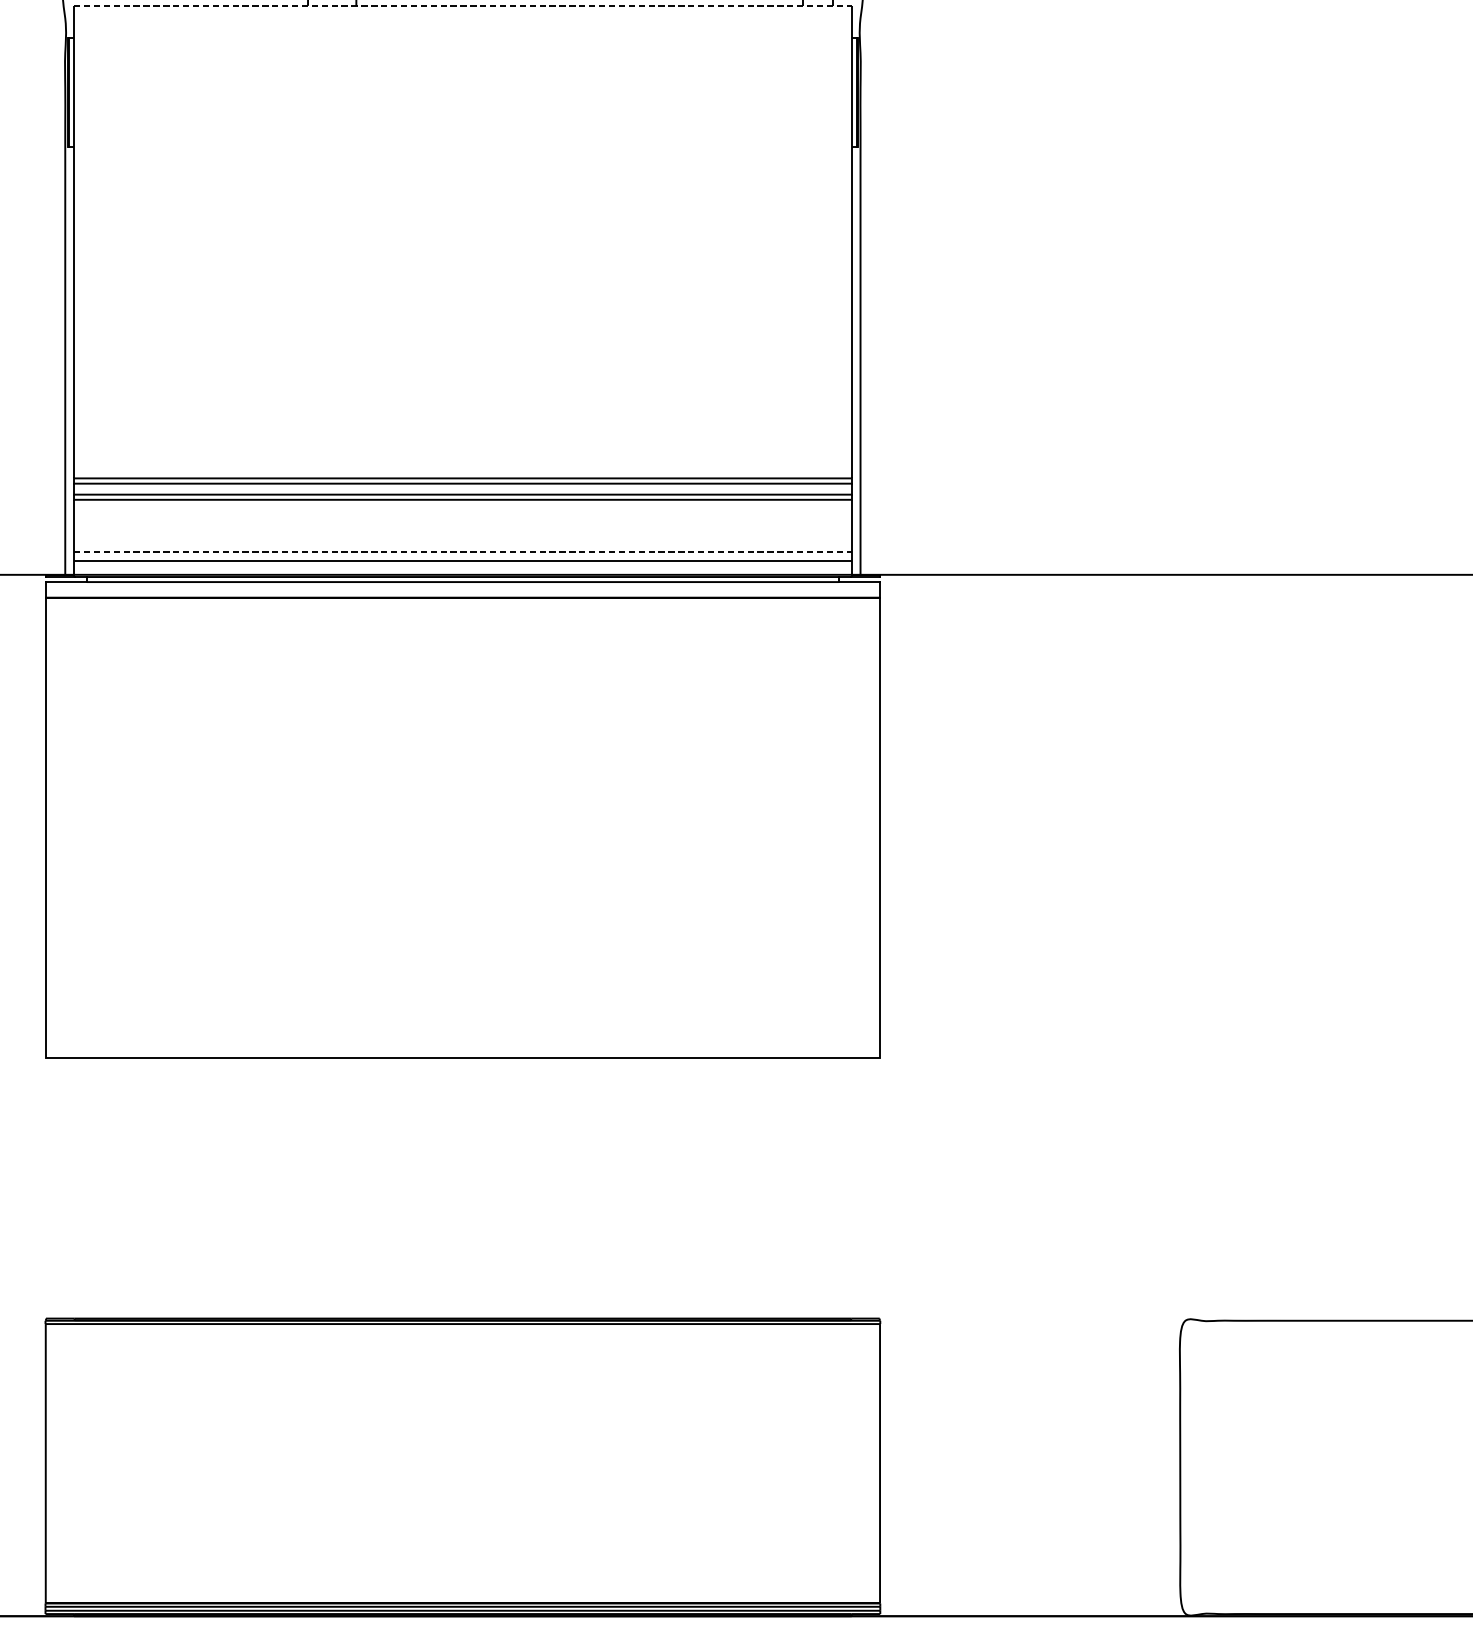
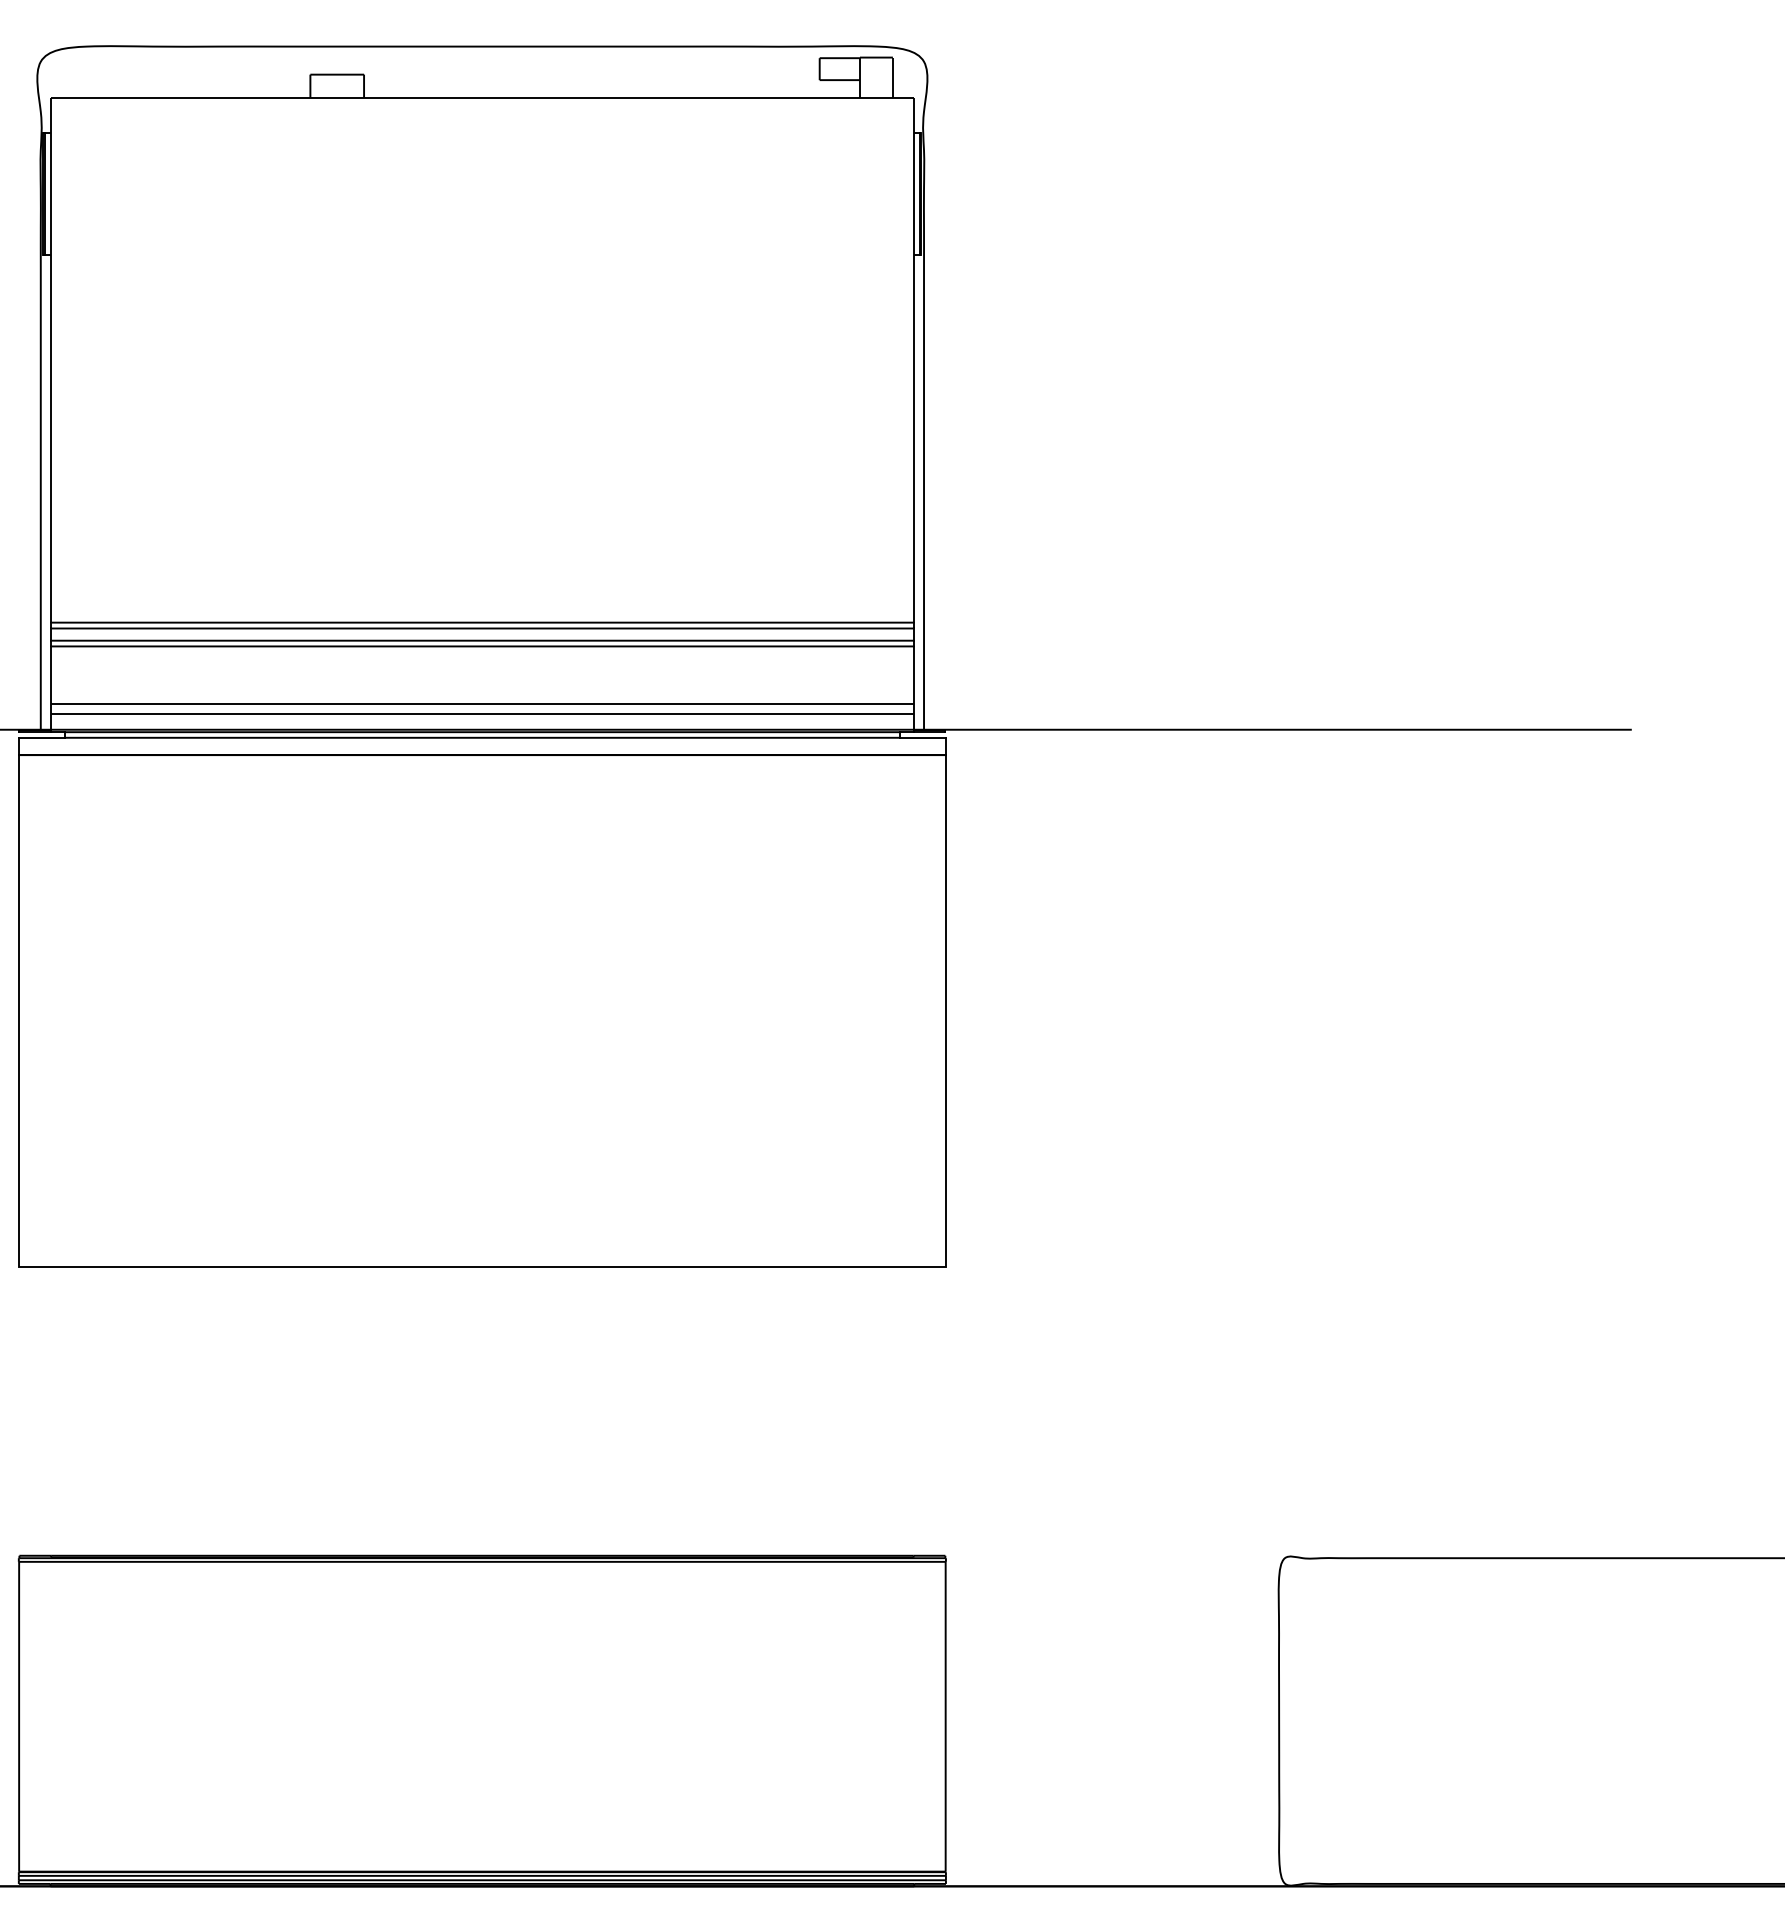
line: (462, 5) -> (482, 97), dashed -> solid
line: (462, 552) -> (482, 704), dashed -> solid

